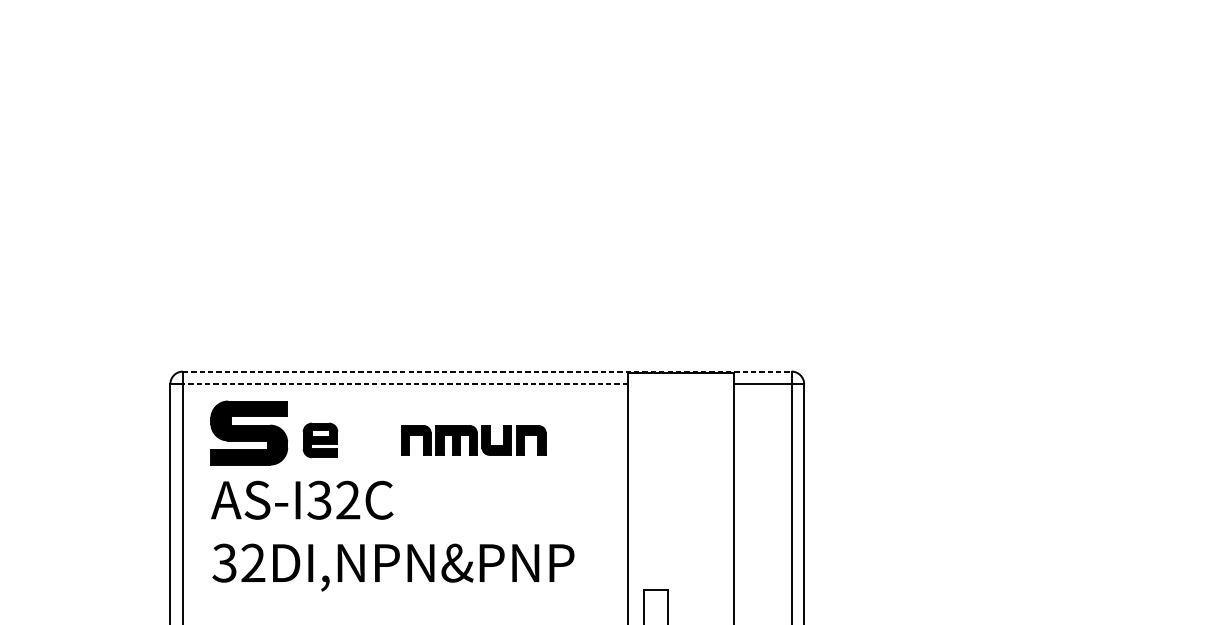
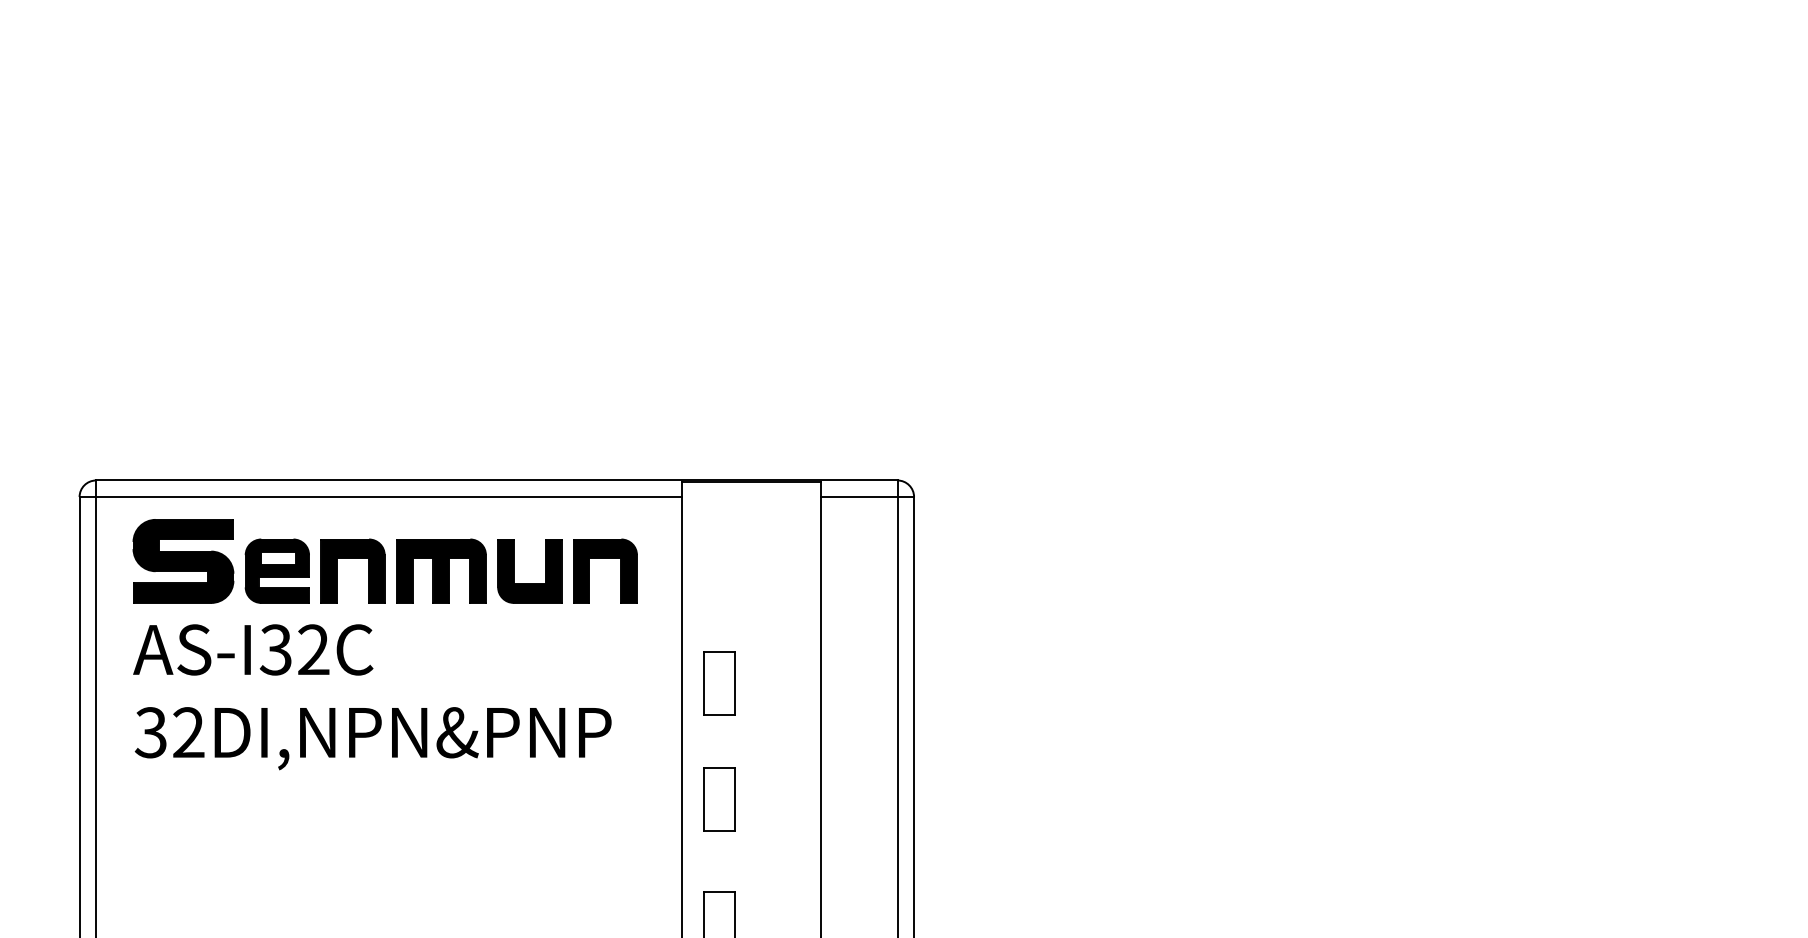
line: (487, 371) -> (496, 480), dashed -> solid
line: (404, 384) -> (388, 497), dashed -> solid
part: (319, 439) -> (276, 570), size x1.43
part: (473, 439) -> (478, 570), size x1.67
part: (656, 525) -> (719, 683), added

